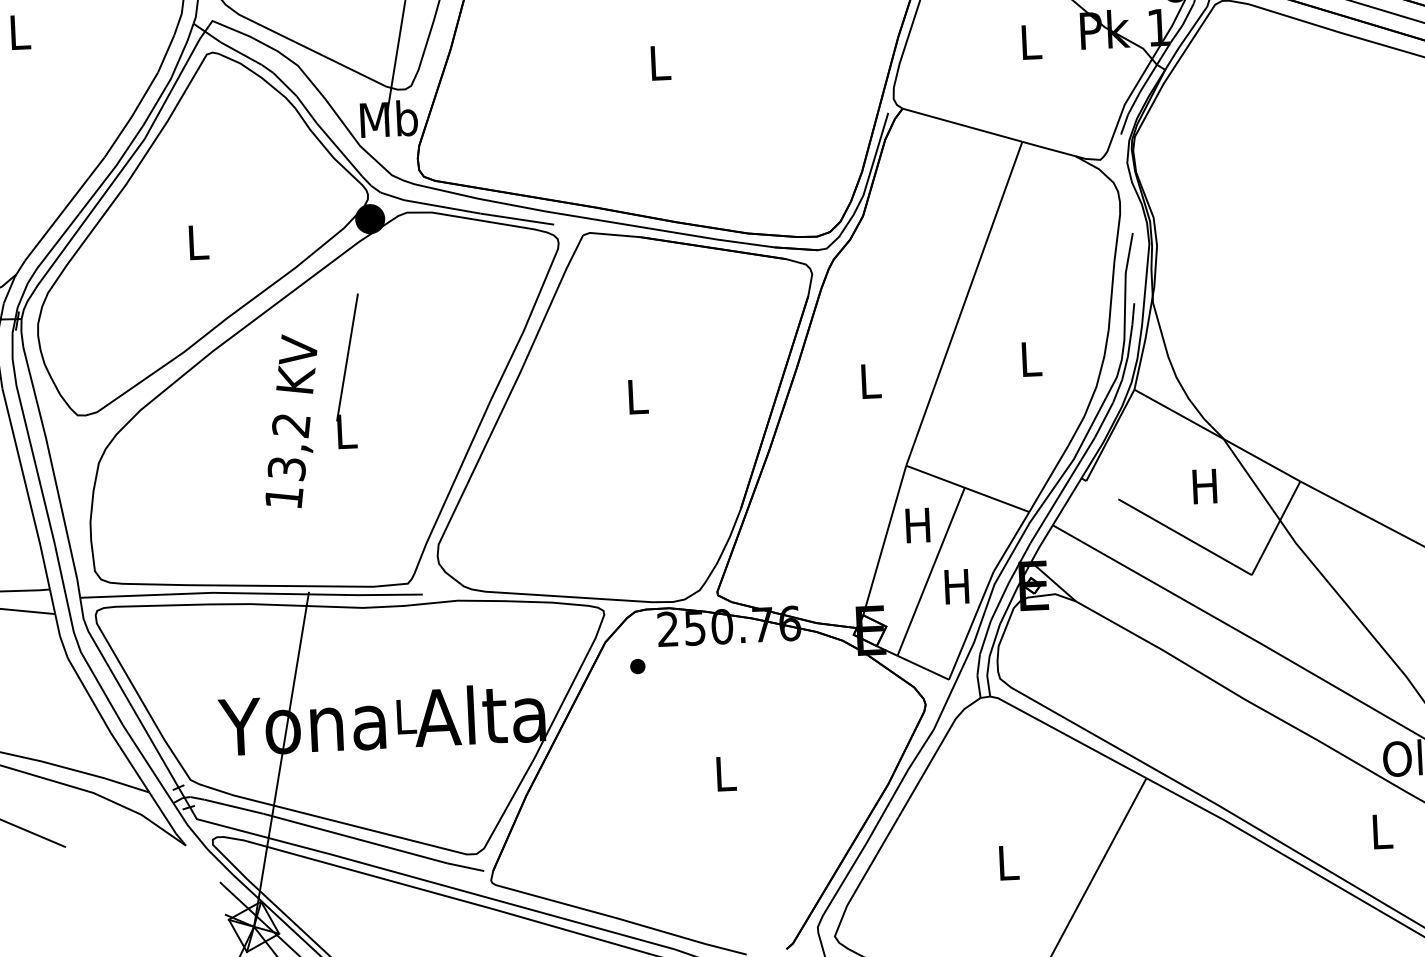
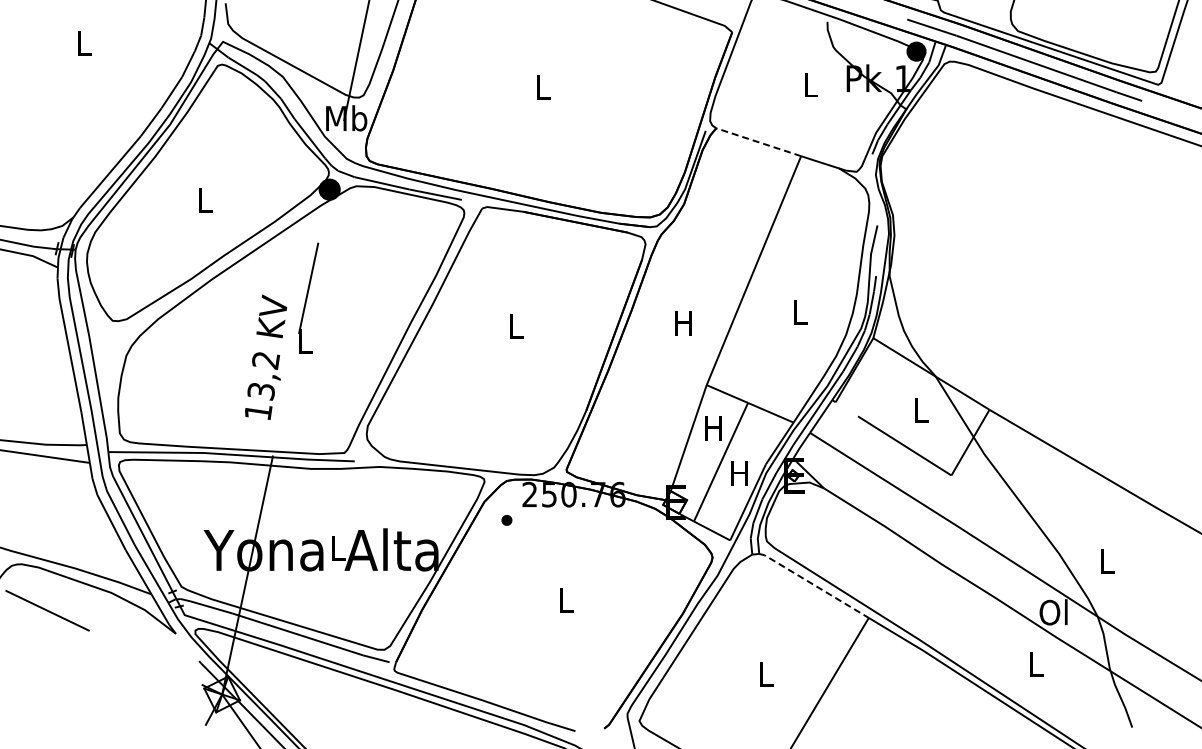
line: (962, 125) -> (758, 142), solid -> dashed
text: (869, 381) -> (683, 323), L -> H
text: (291, 420) -> (266, 356), moved
text: (1204, 486) -> (920, 410), H -> L
line: (1068, 736) -> (814, 585), solid -> dashed

